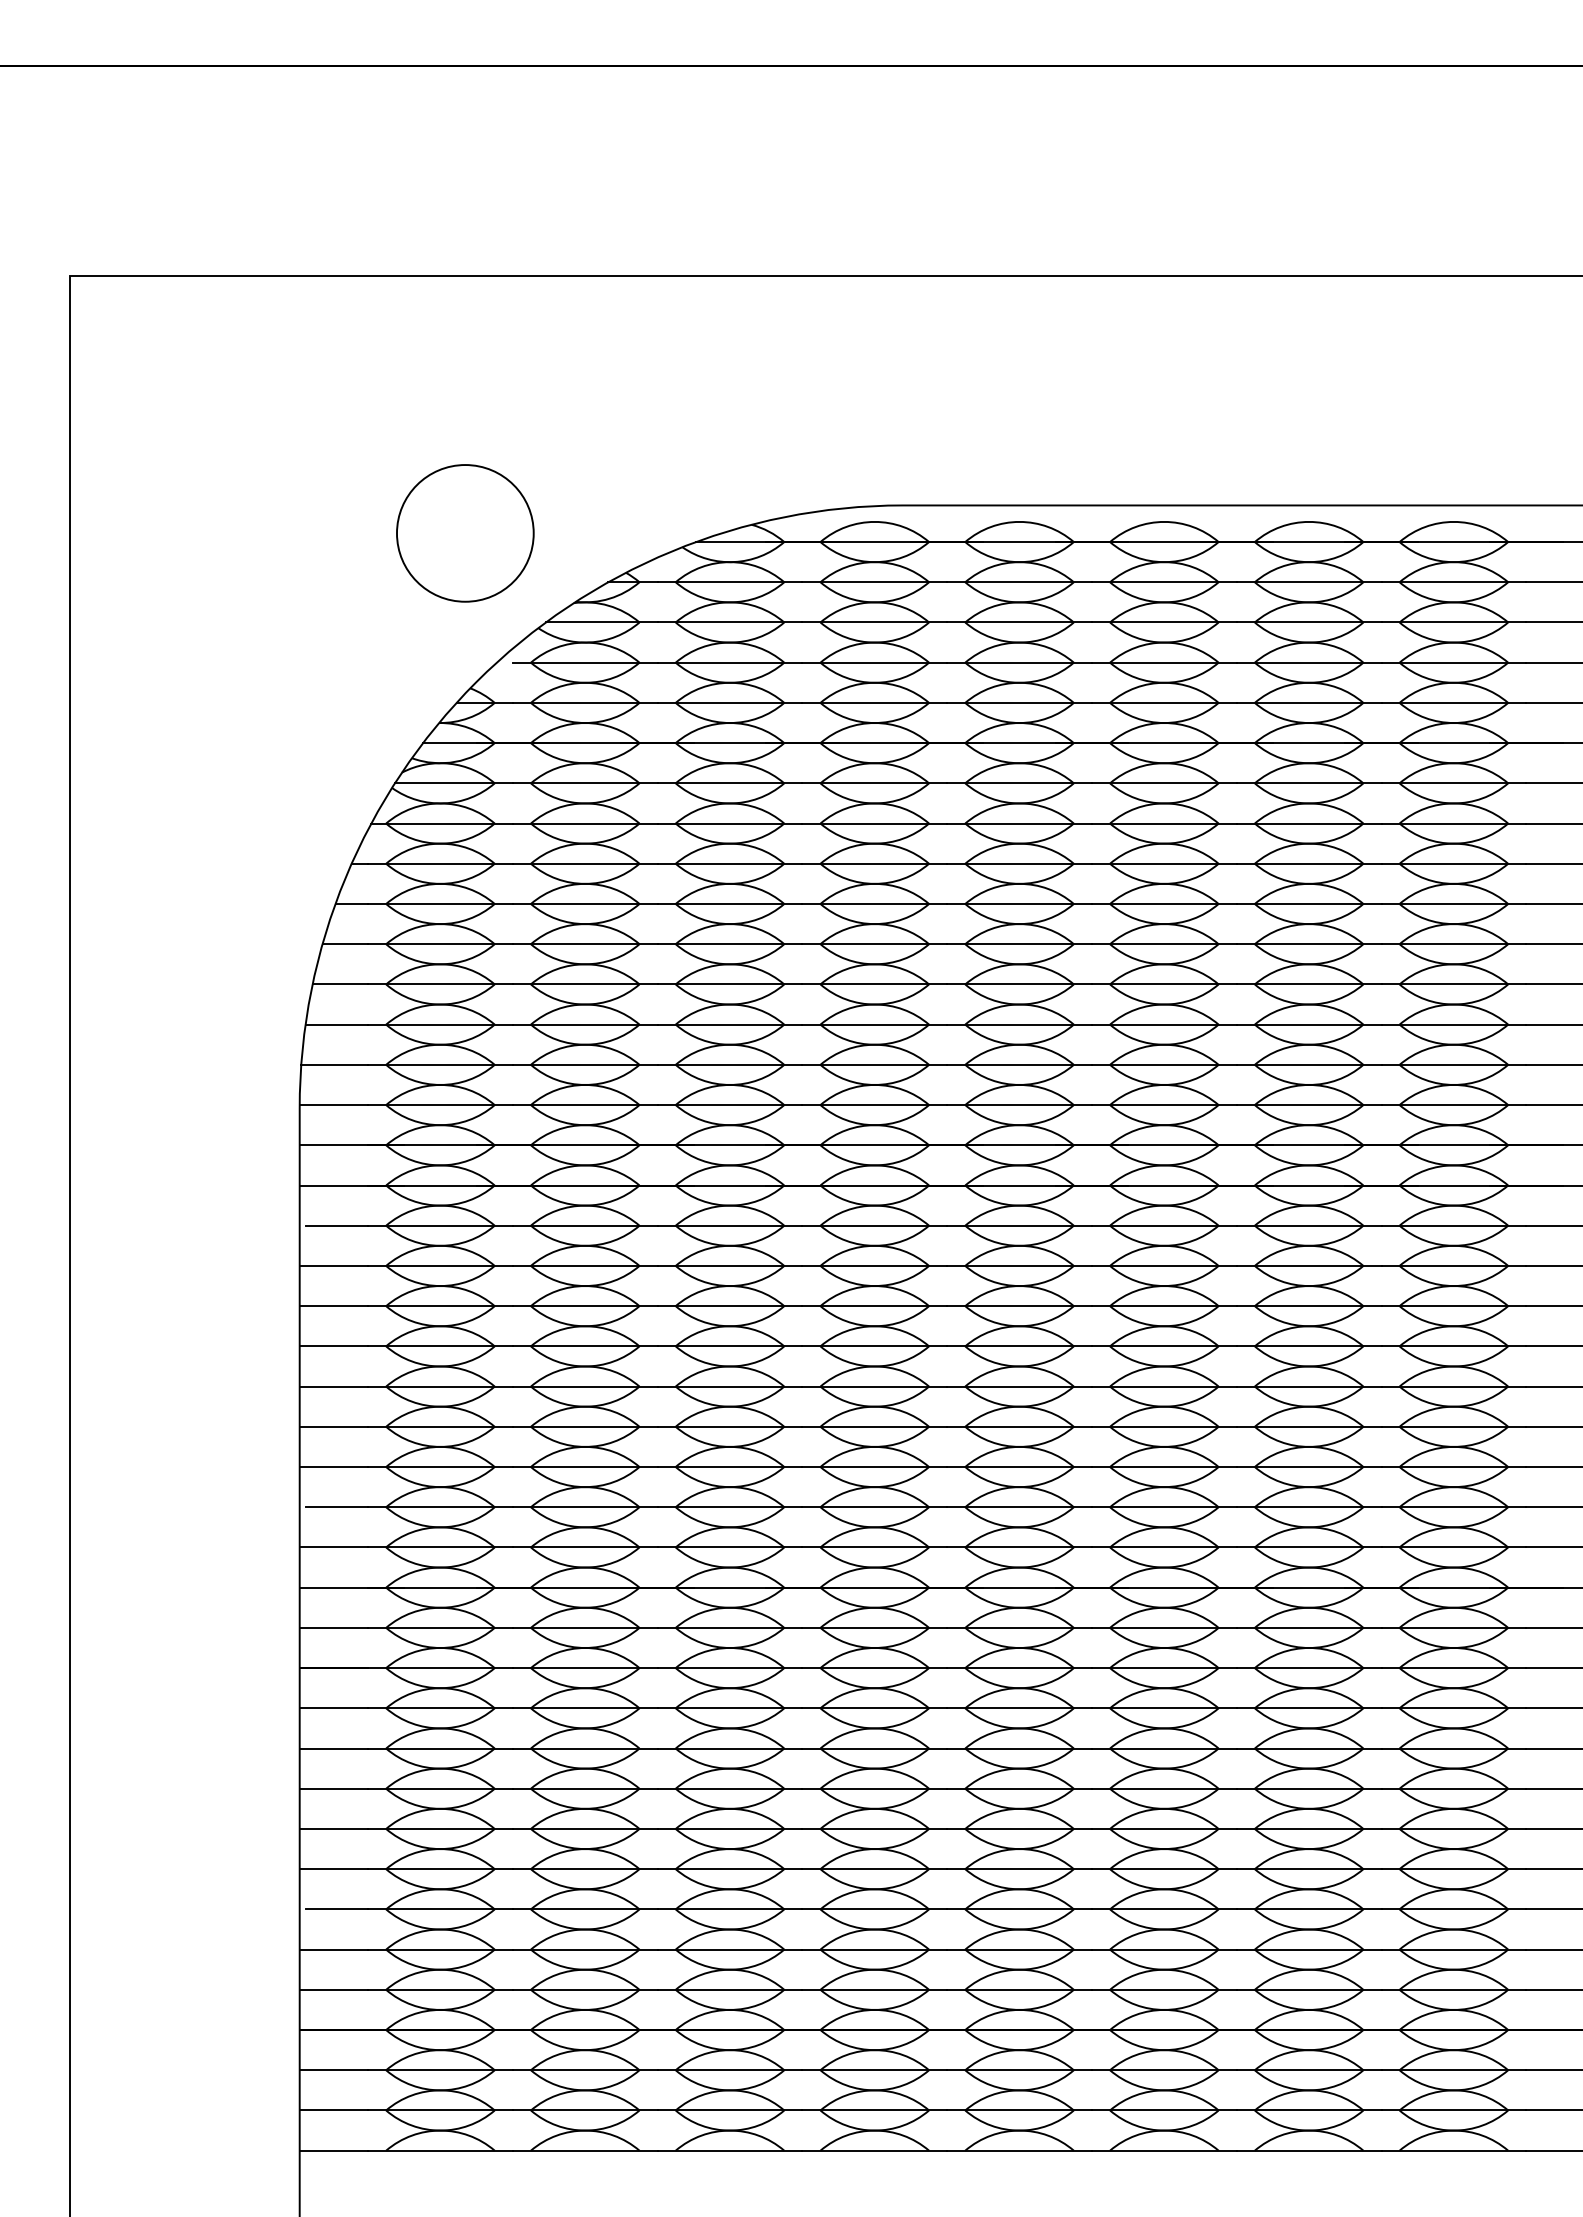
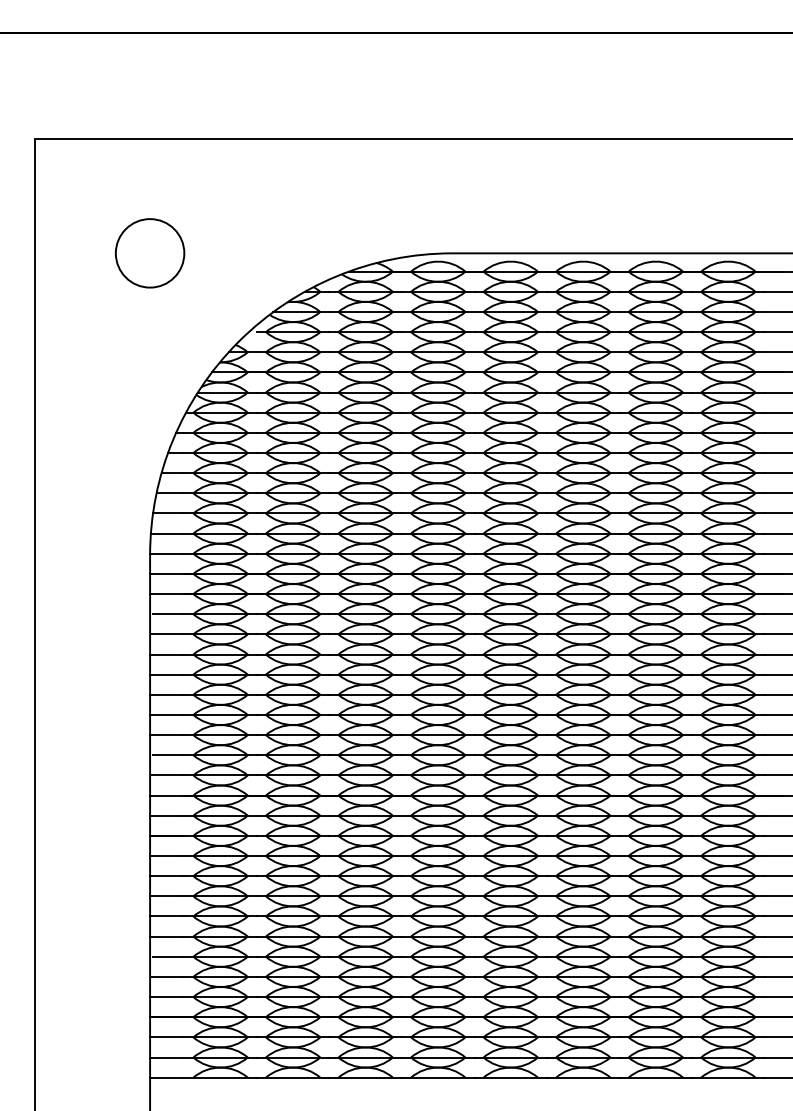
circle: (466, 533) -> (150, 253), moved

